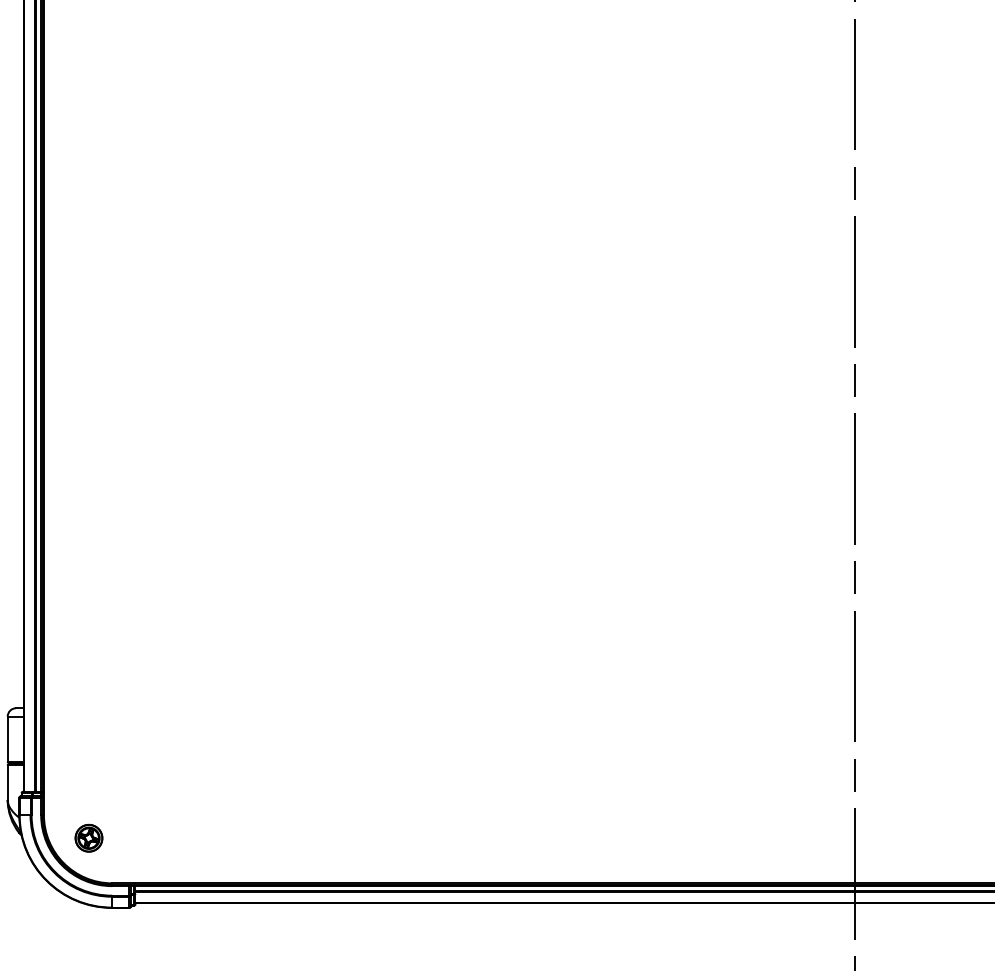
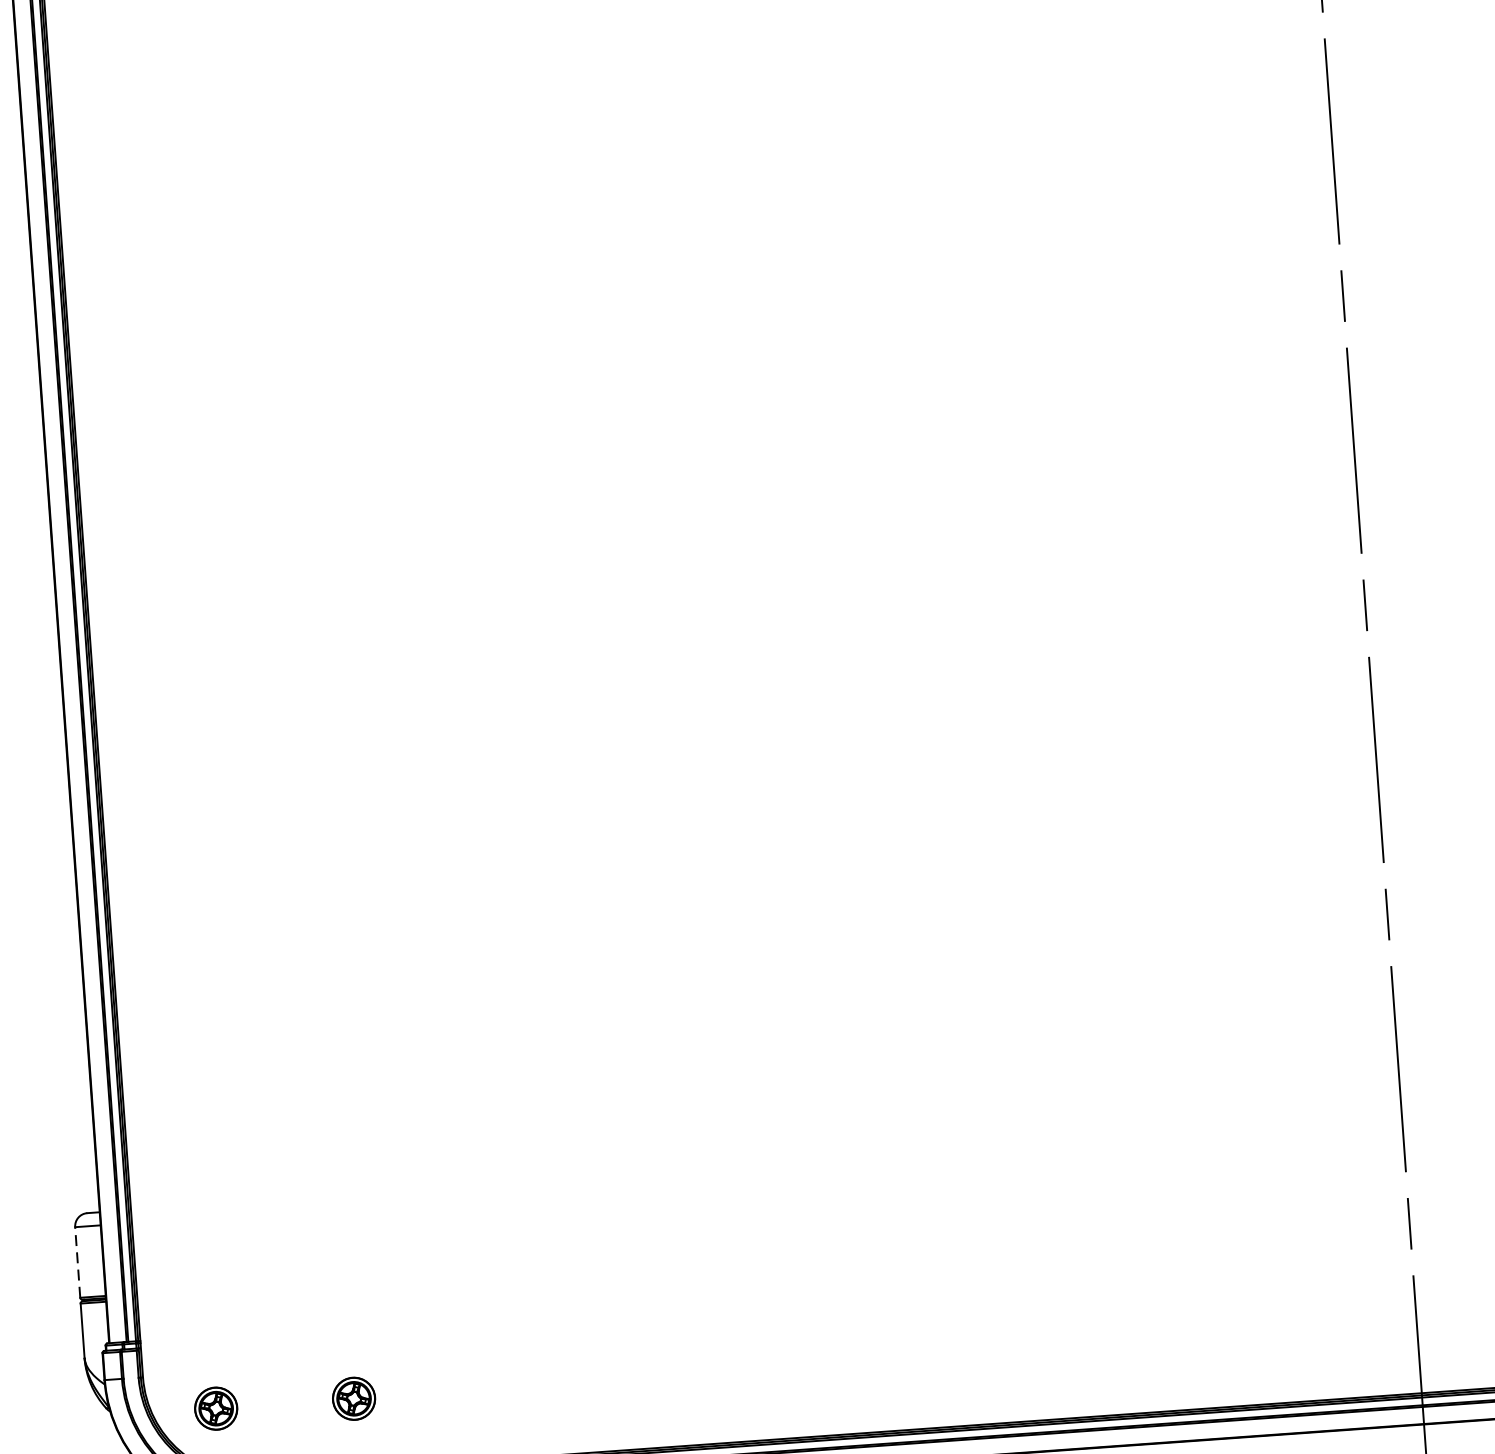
line: (7, 739) -> (77, 1263), solid -> dashed
part: (176, 837) -> (353, 1397), added

